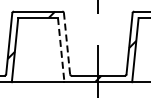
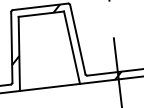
line: (67, 43) -> (78, 39), dashed -> solid
line: (61, 50) -> (72, 48), dashed -> solid

